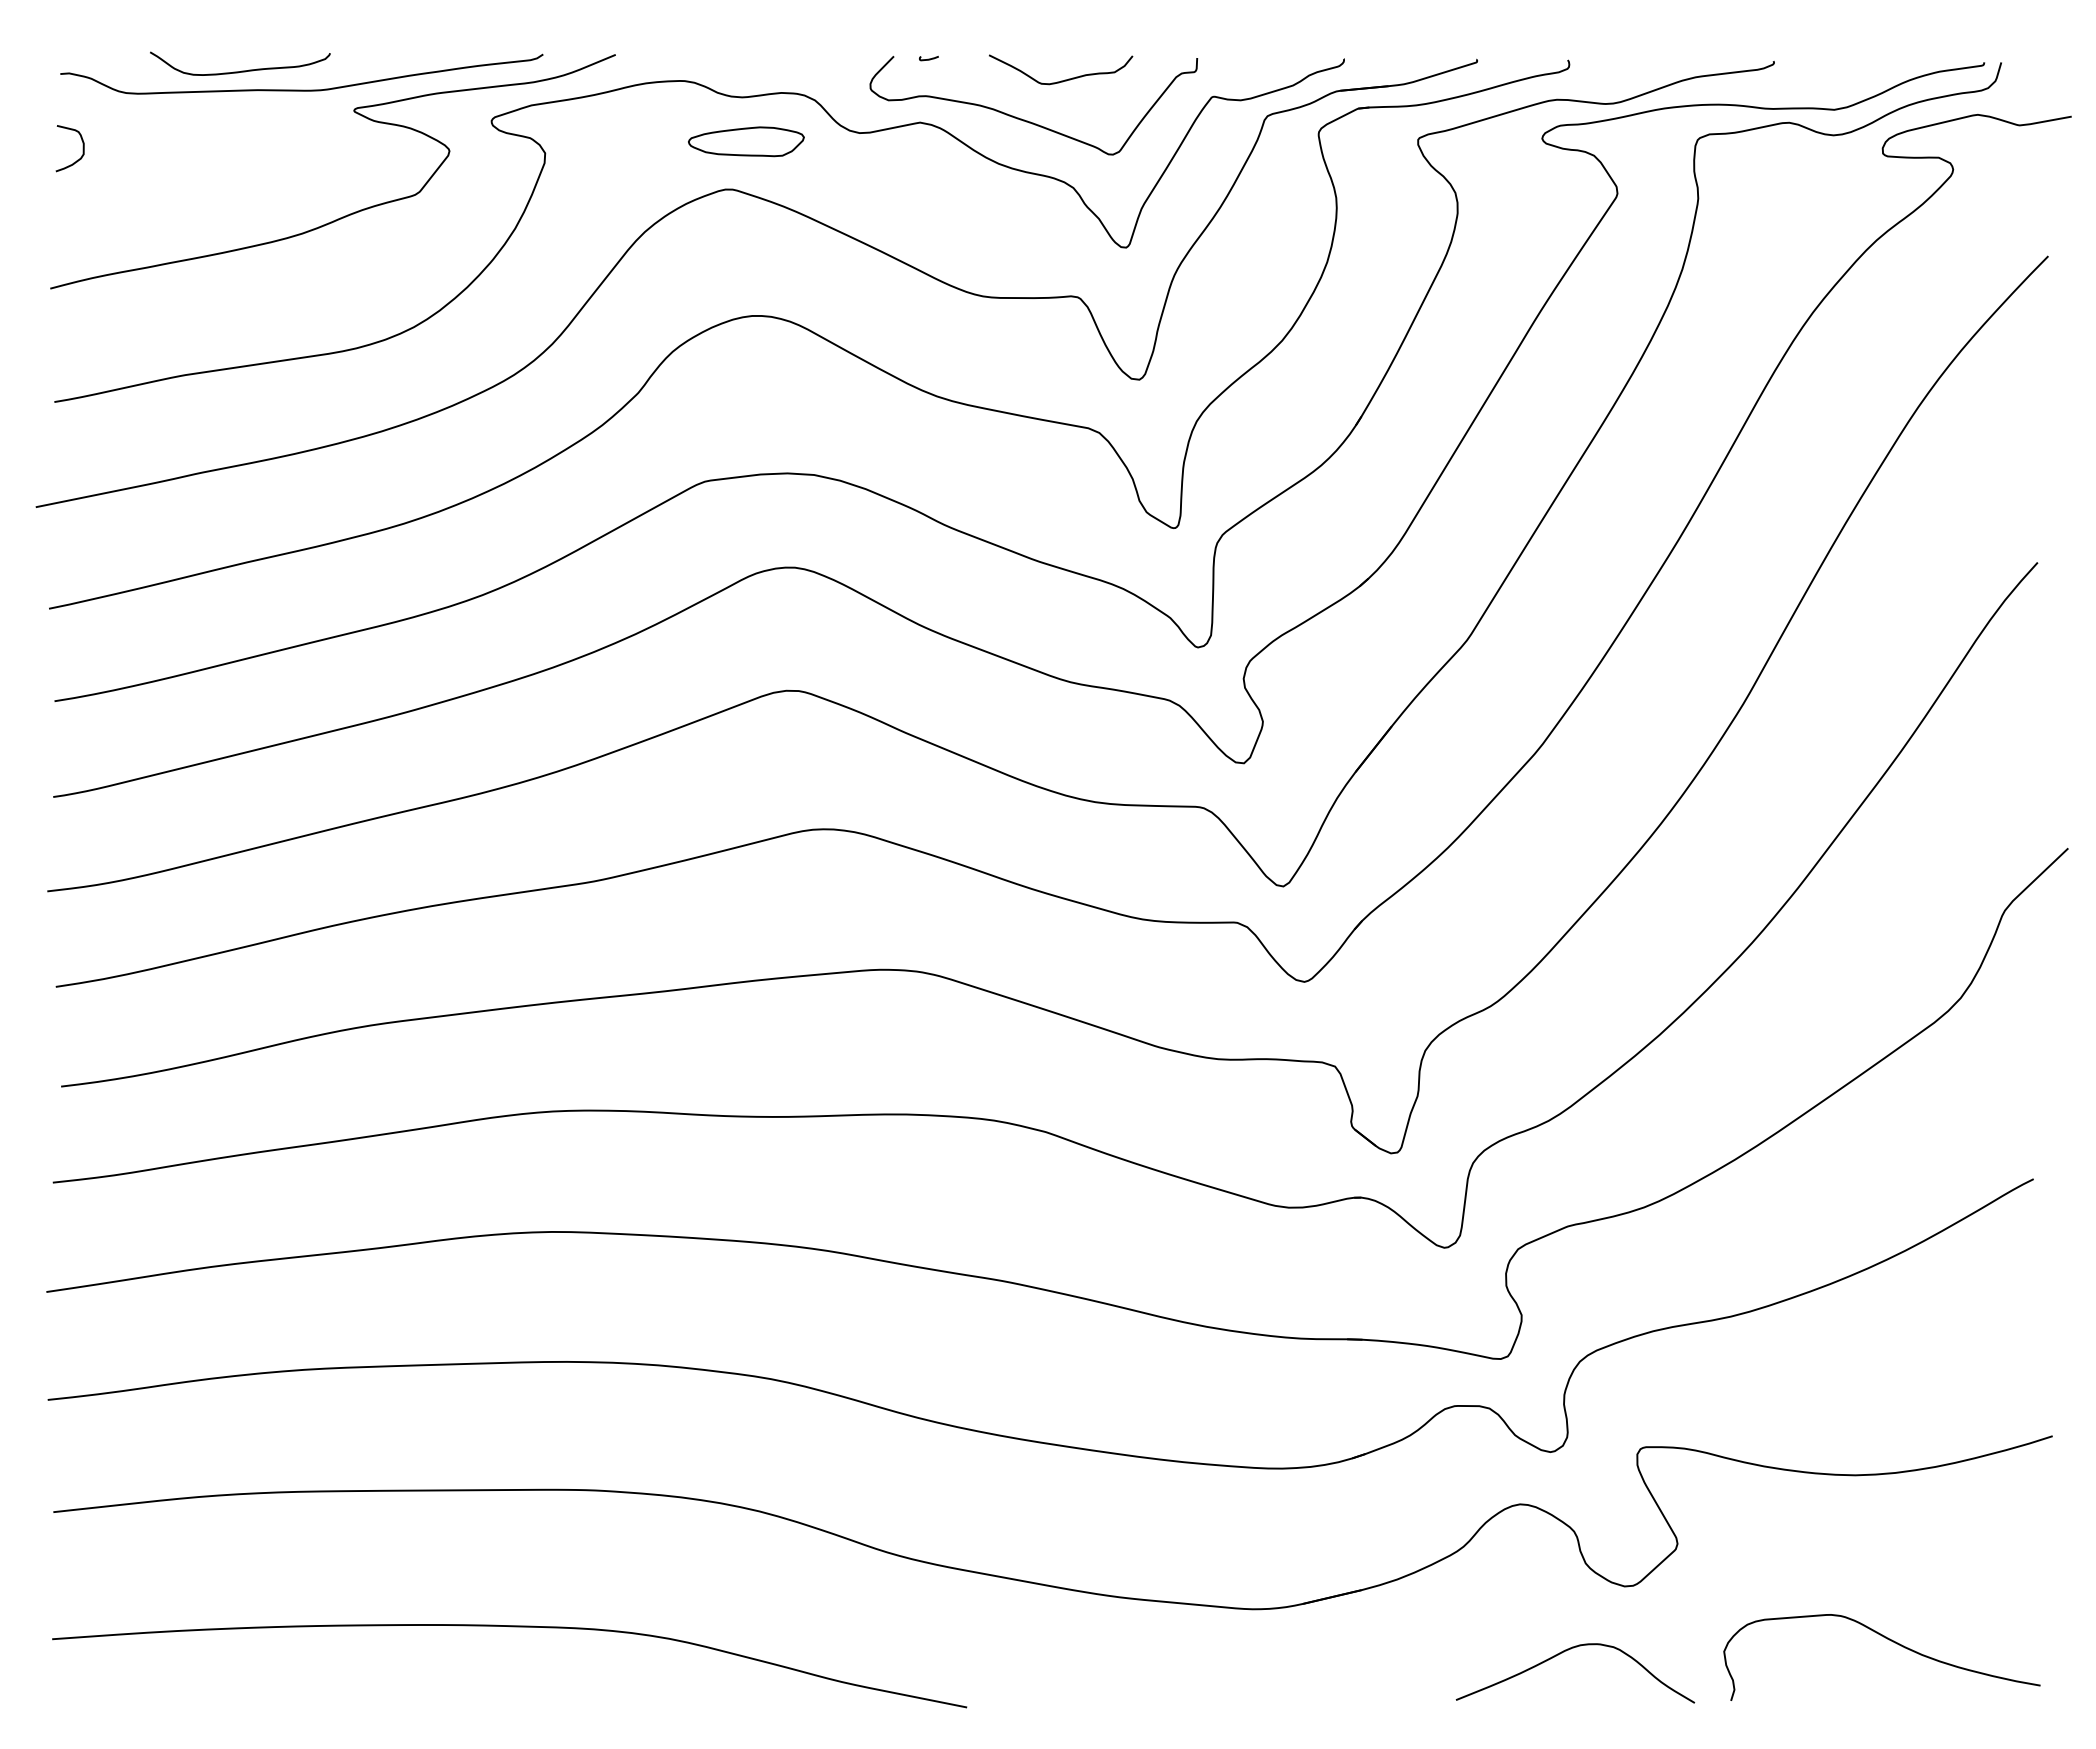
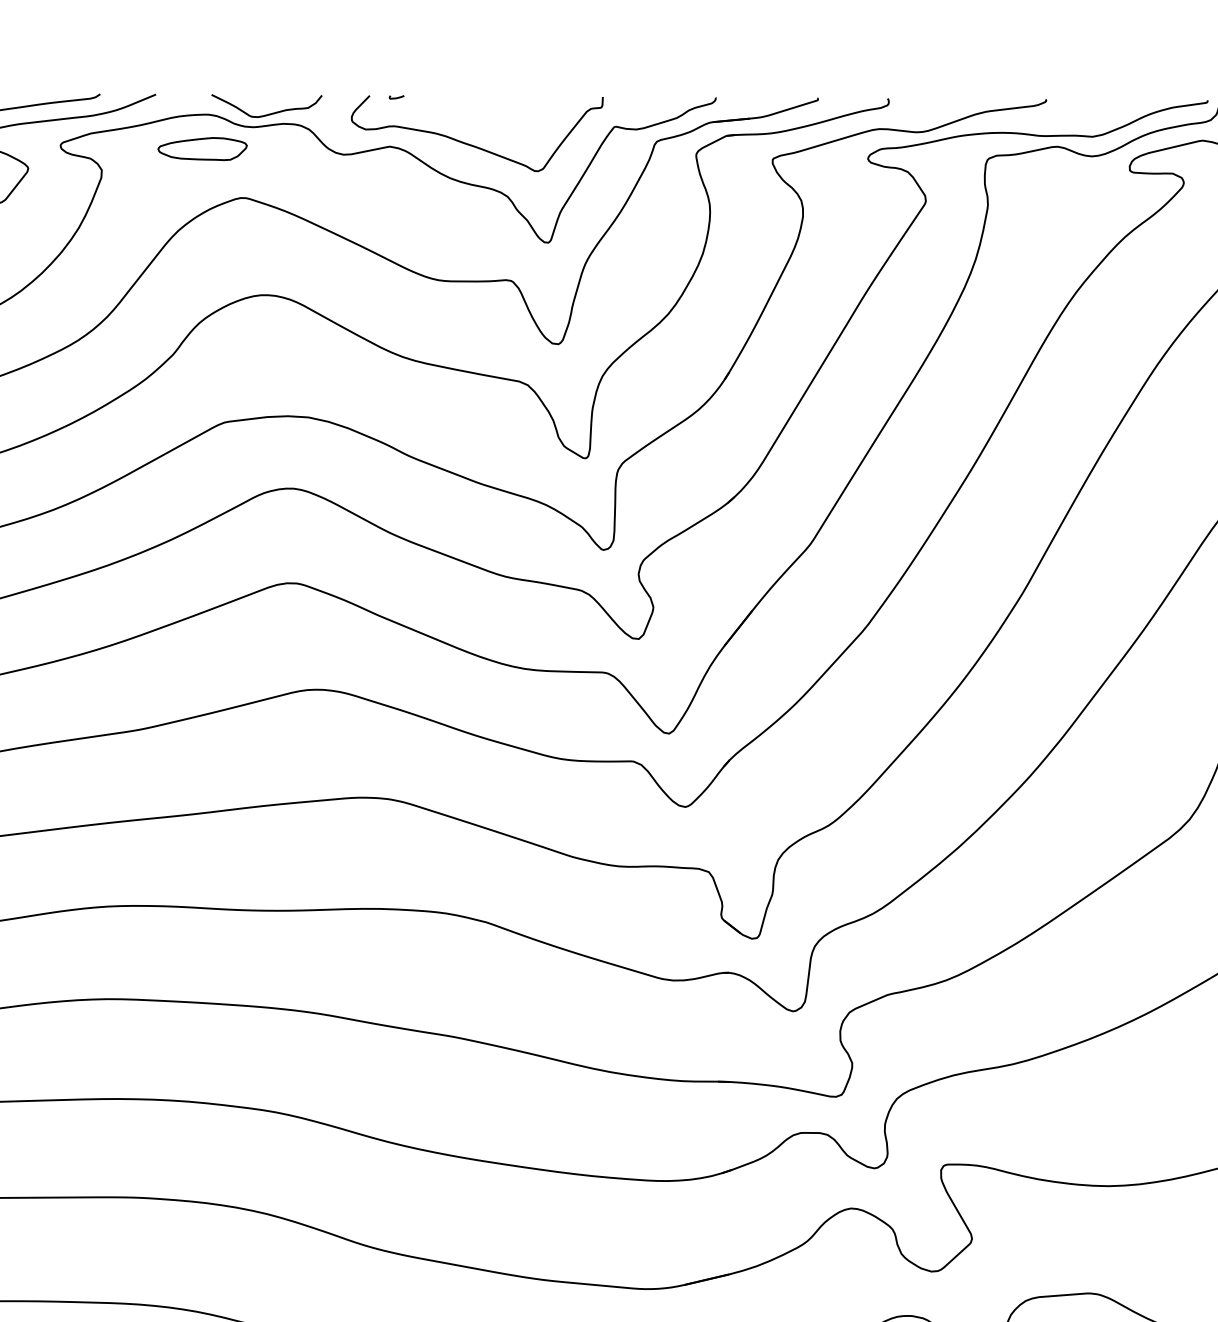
curve: (1064, 79) -> (269, 113), moved
part: (746, 141) -> (202, 148), moved

